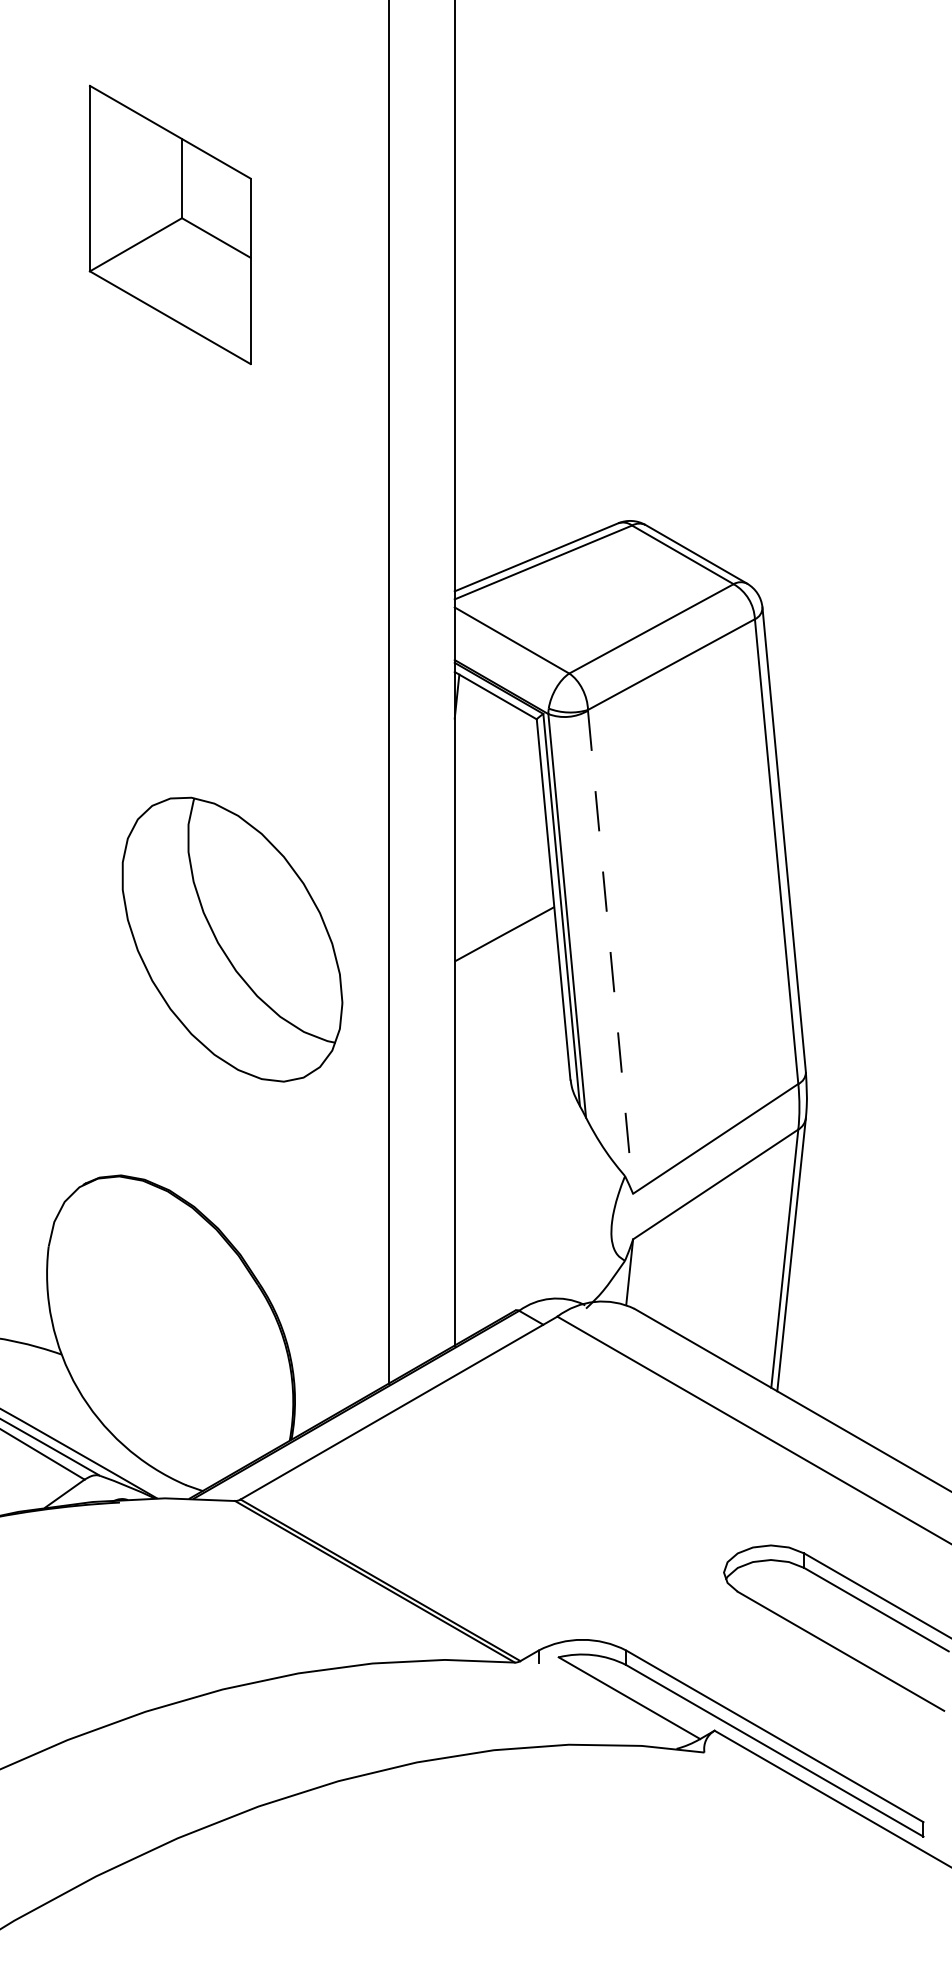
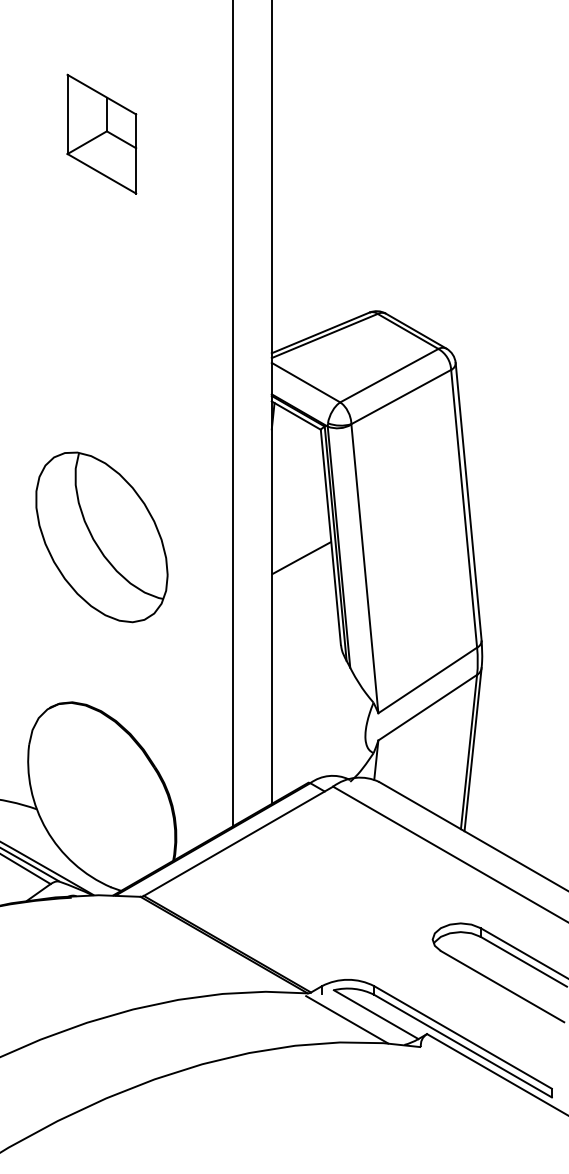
part: (169, 223) -> (101, 133), size x0.71
part: (231, 939) -> (101, 537), moved
line: (609, 951) -> (364, 568), dashed -> solid
line: (581, 1706) -> (347, 1019), added

